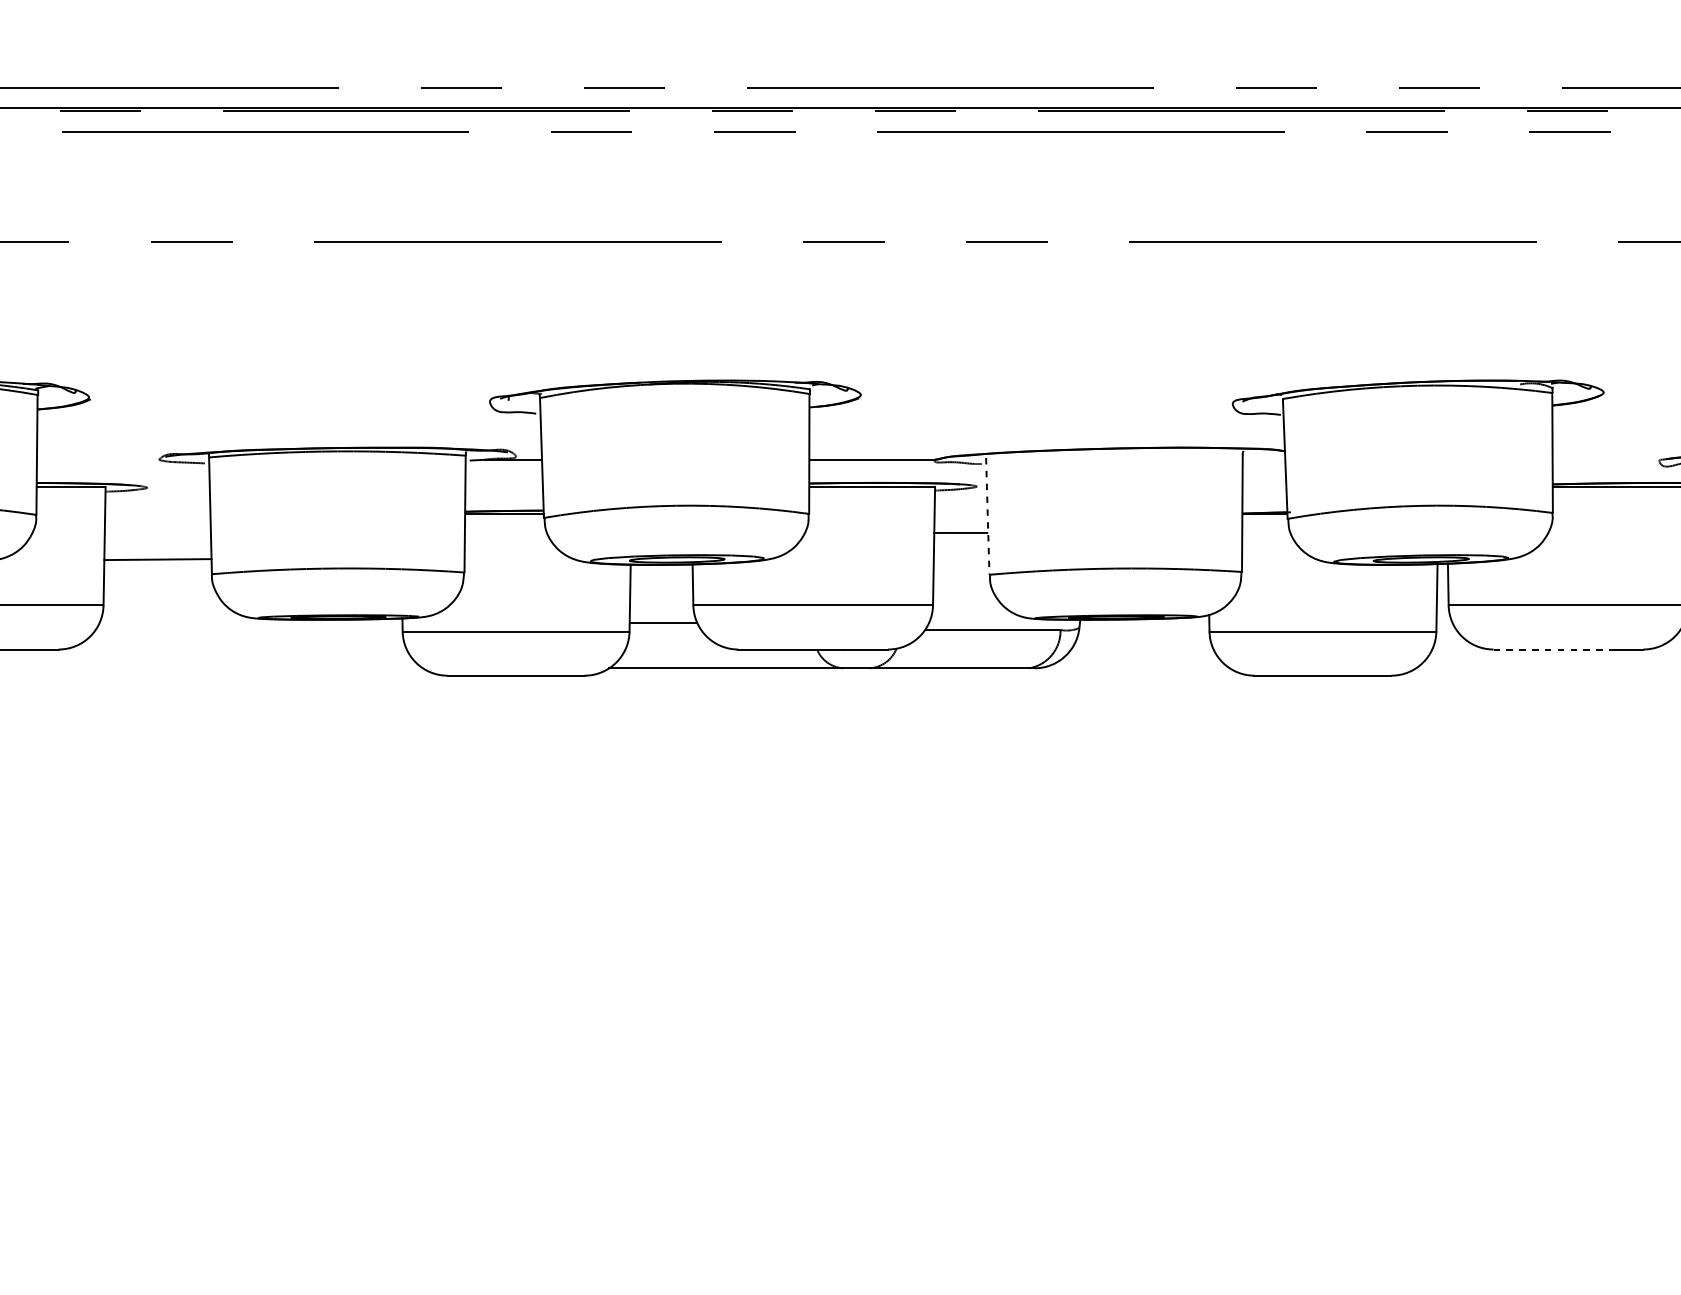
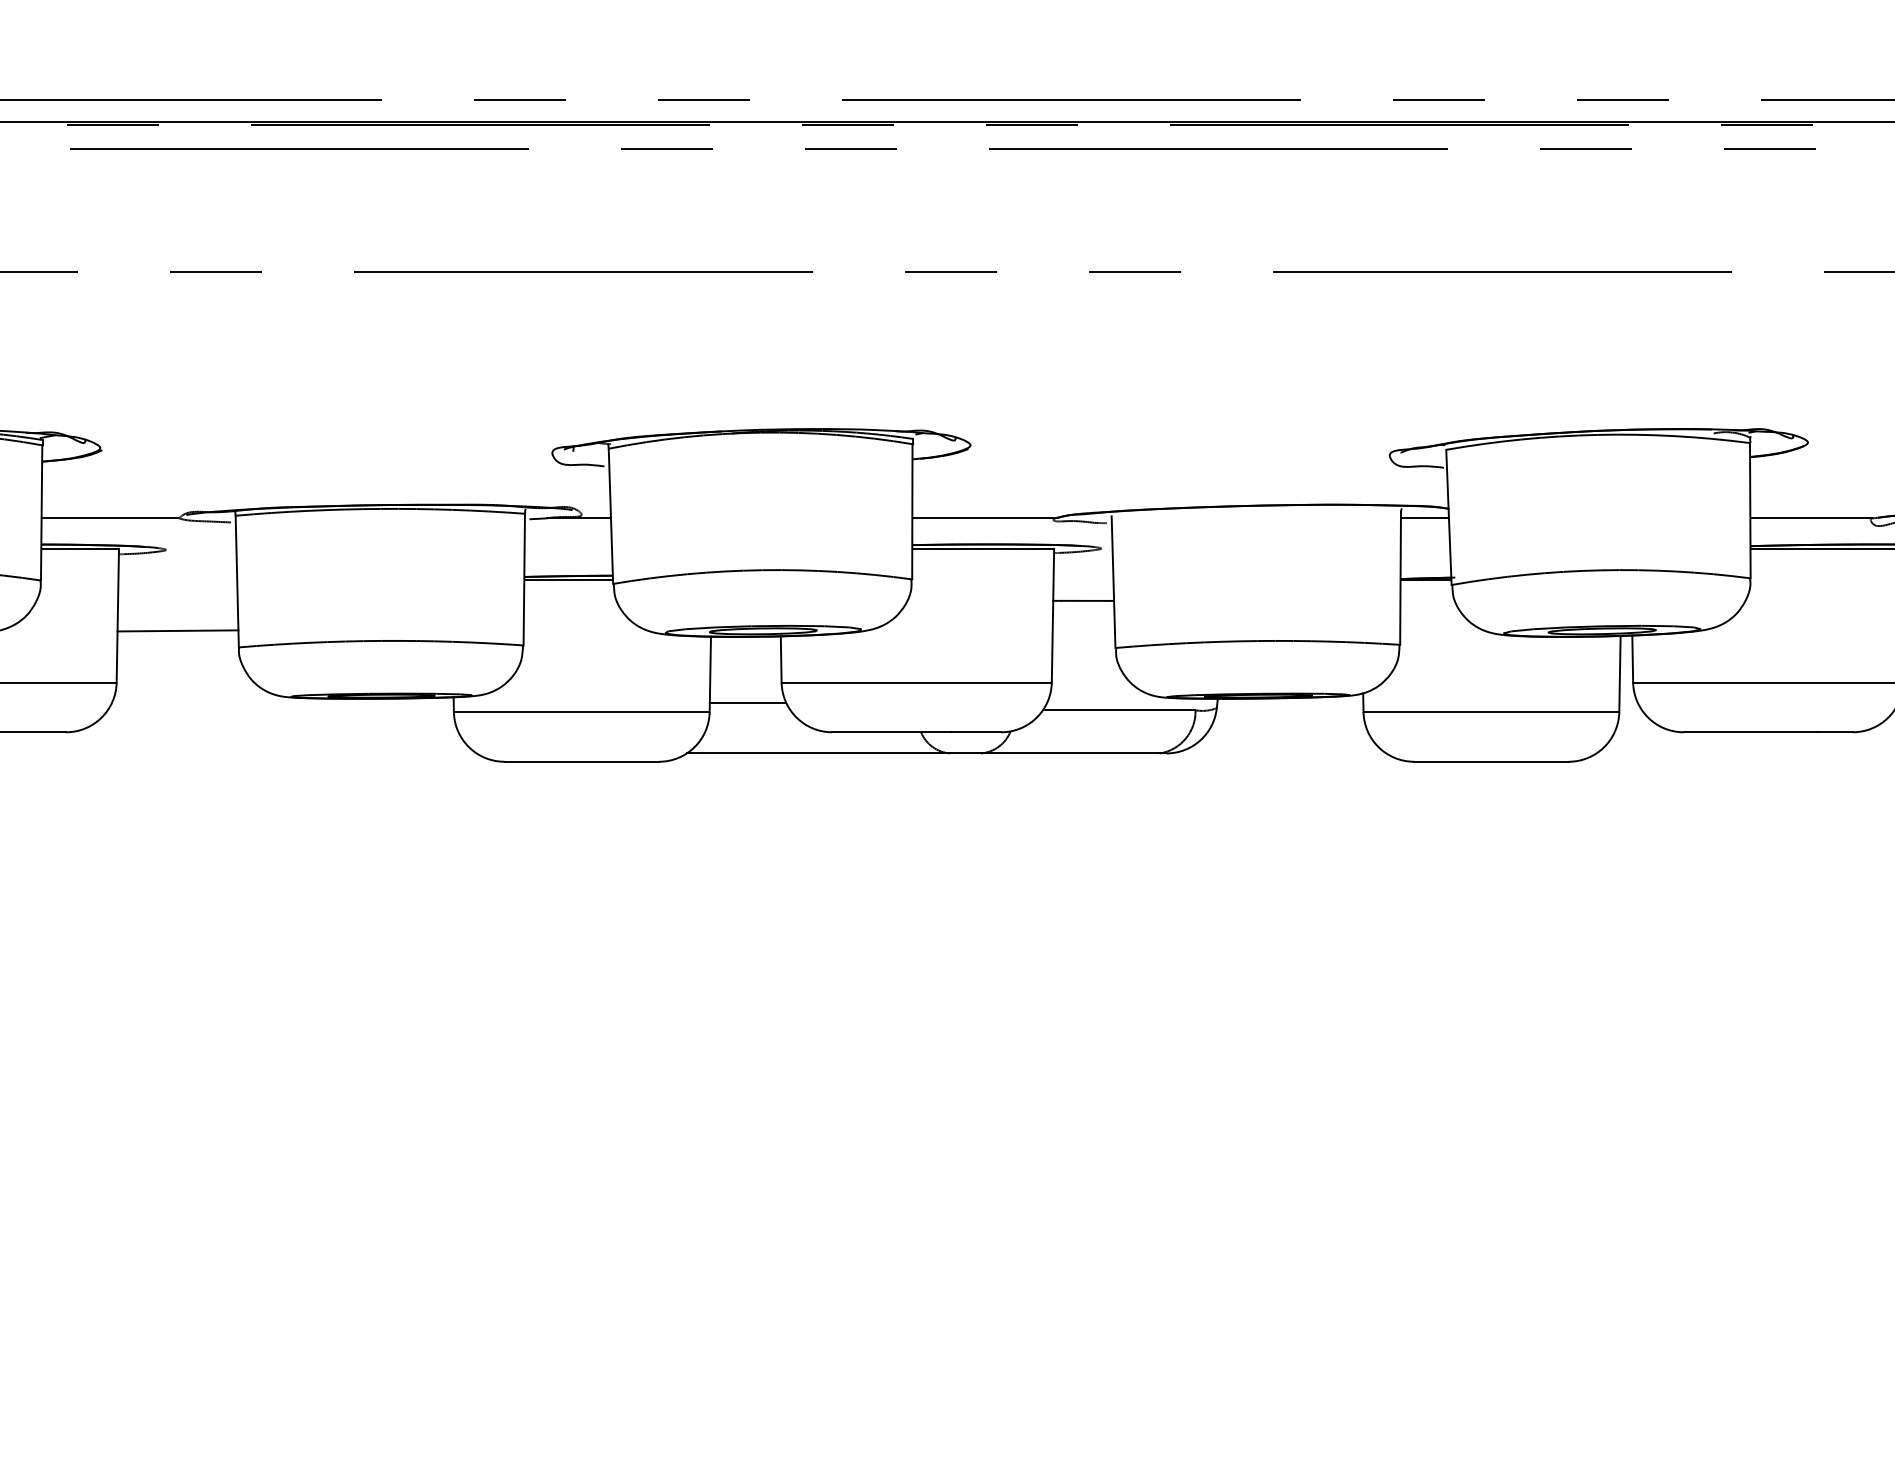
line: (98, 459) -> (110, 518), added
line: (1263, 459) -> (1424, 518), added
line: (1606, 459) -> (1811, 518), added
line: (987, 516) -> (1113, 582), dashed -> solid
line: (1553, 649) -> (1751, 732), dashed -> solid

